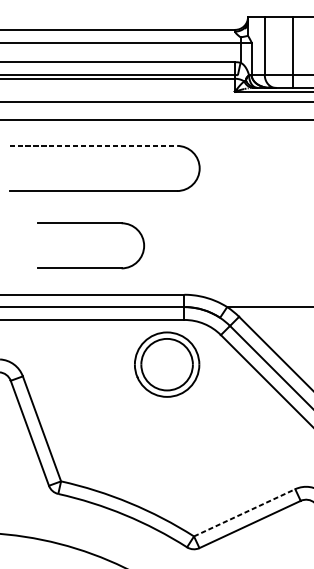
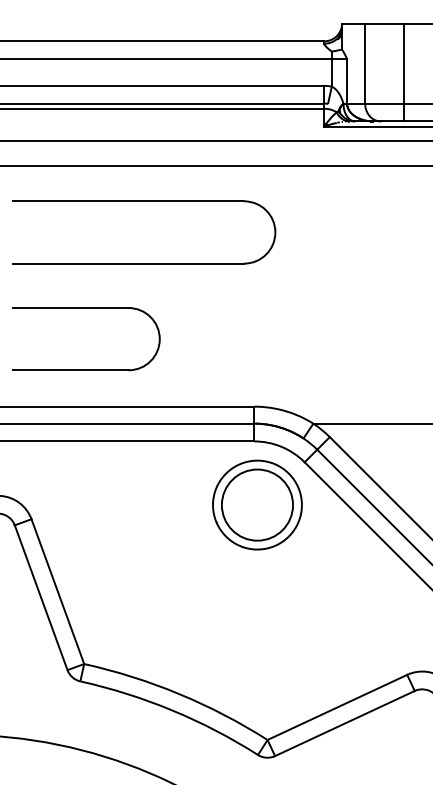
line: (93, 146) -> (128, 201), dashed -> solid
part: (91, 267) -> (86, 369), moved
part: (167, 364) -> (257, 504), moved
line: (244, 512) -> (337, 707), dashed -> solid

